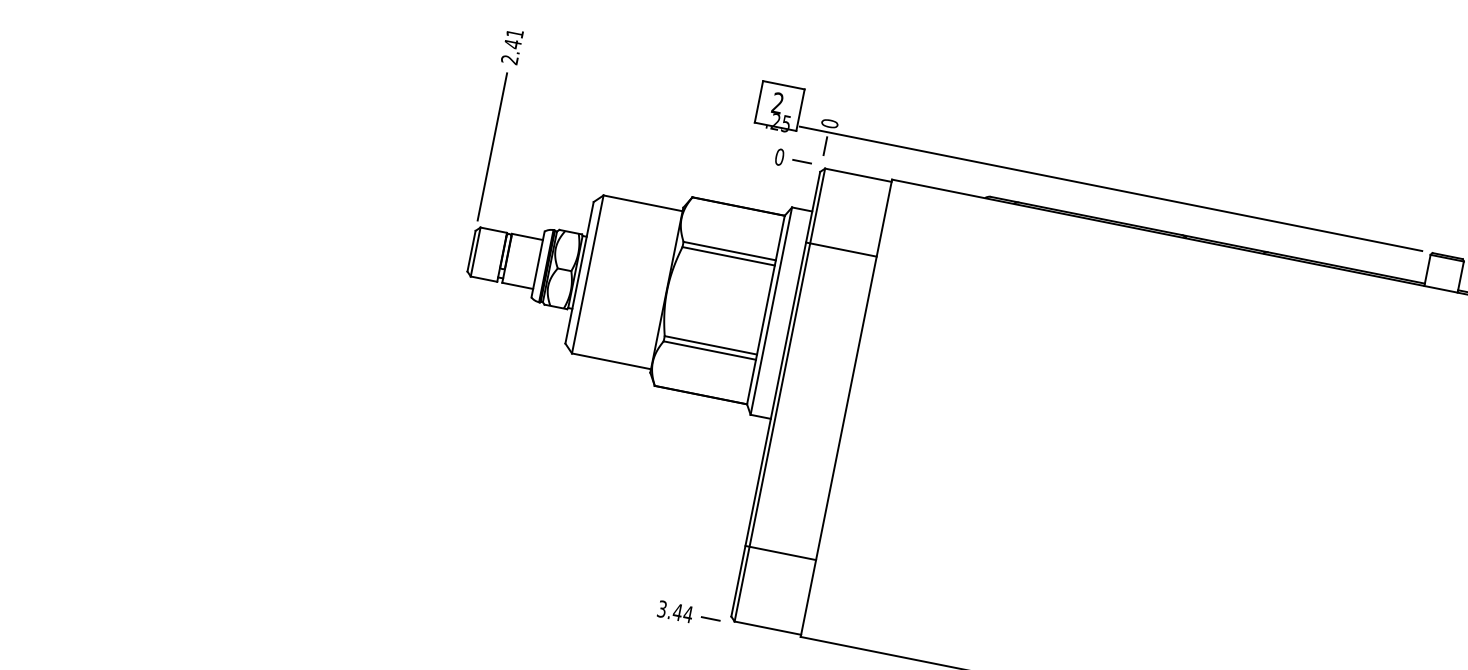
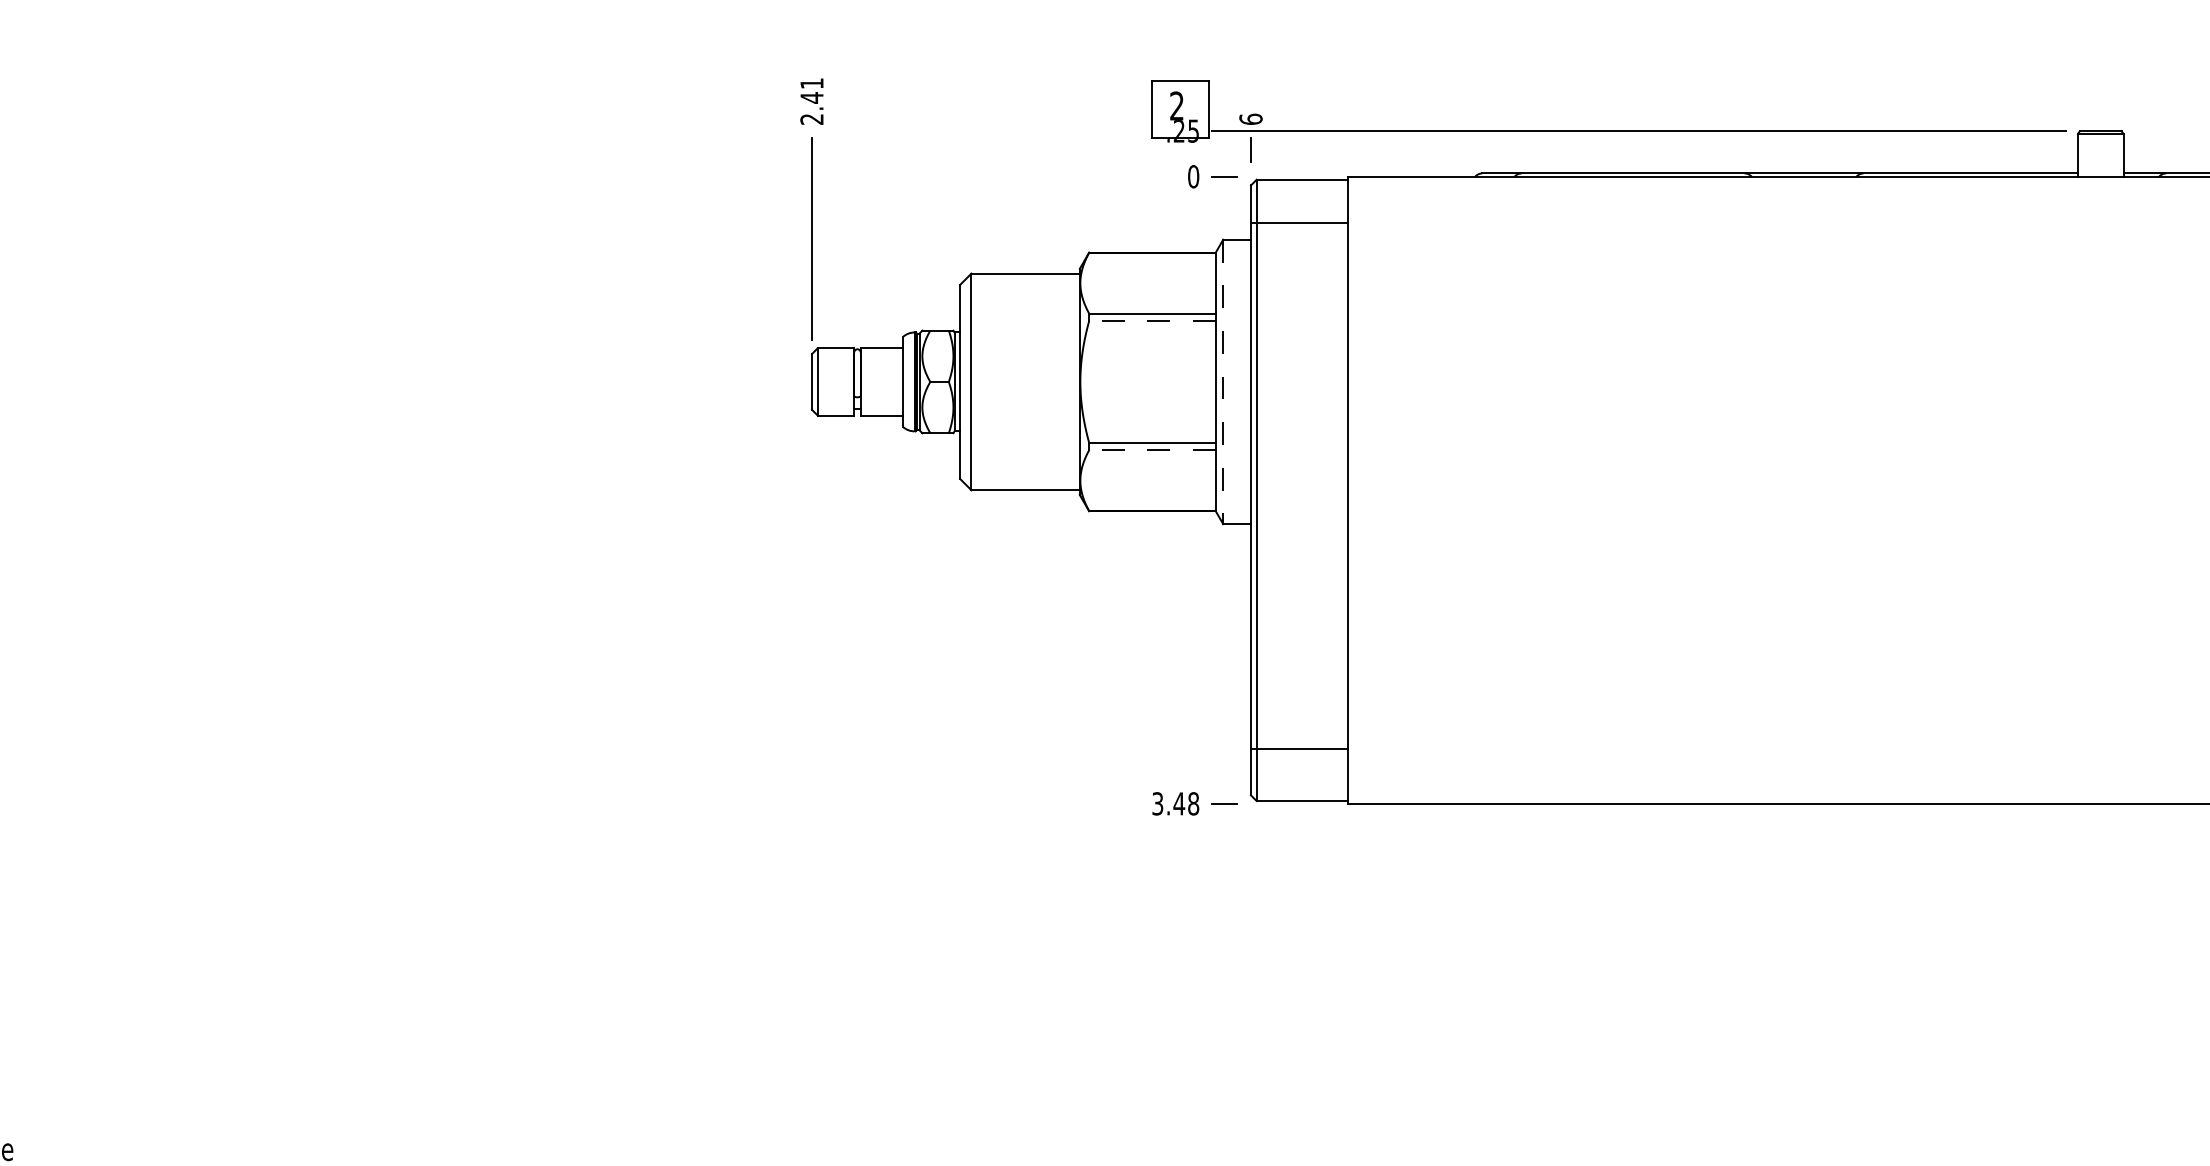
text: (829, 123) -> (1250, 118), 0 -> 6
line: (840, 249) -> (1298, 223), moved
line: (728, 256) -> (1152, 320), solid -> dashed
line: (771, 311) -> (1223, 382), solid -> dashed
line: (709, 350) -> (1152, 450), solid -> dashed
line: (780, 552) -> (1298, 749), moved
text: (688, 614) -> (1193, 803), 3.44 -> 3.48

